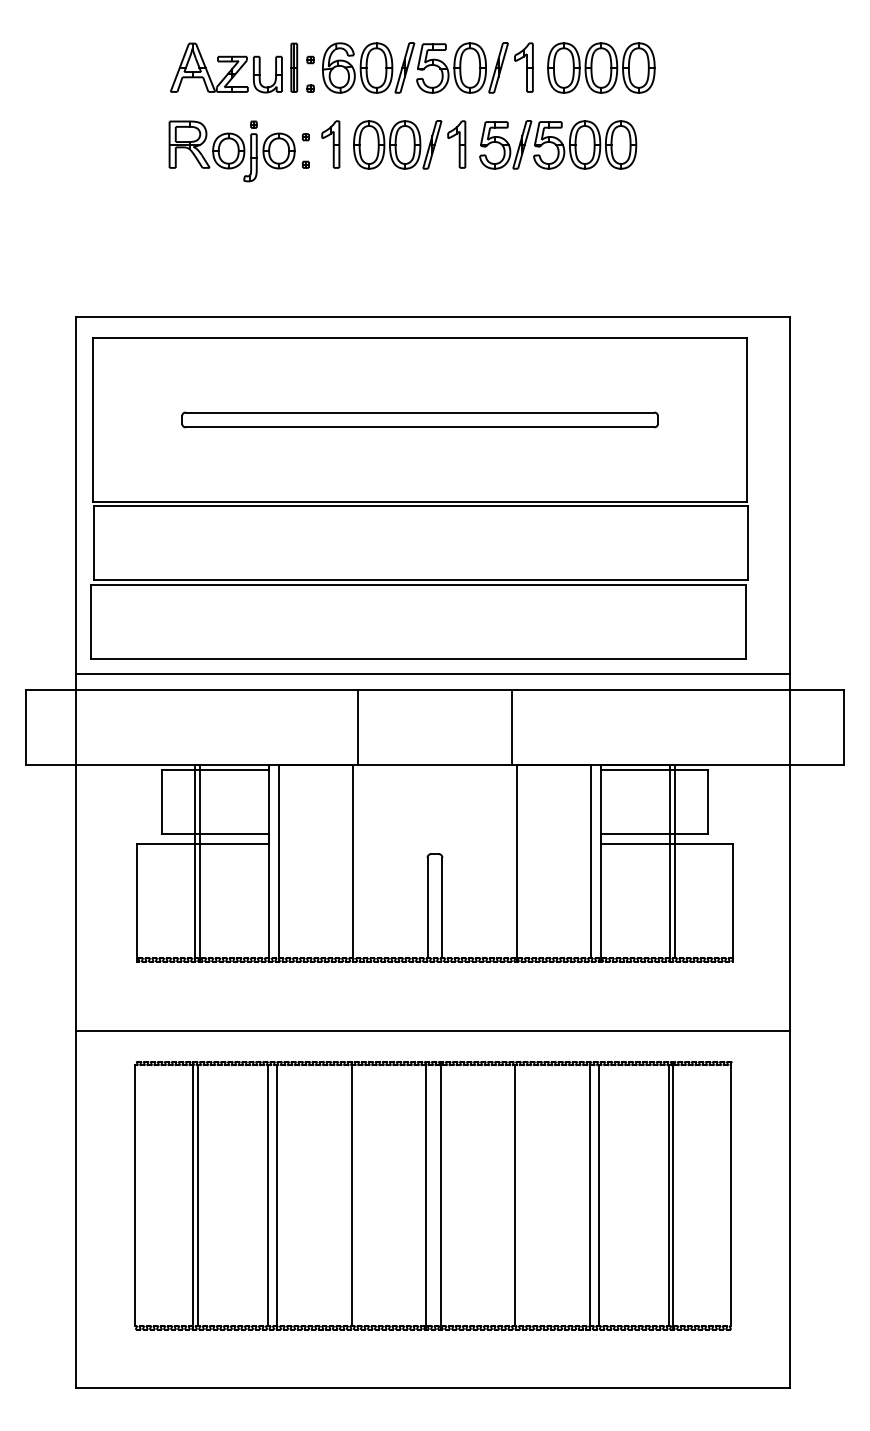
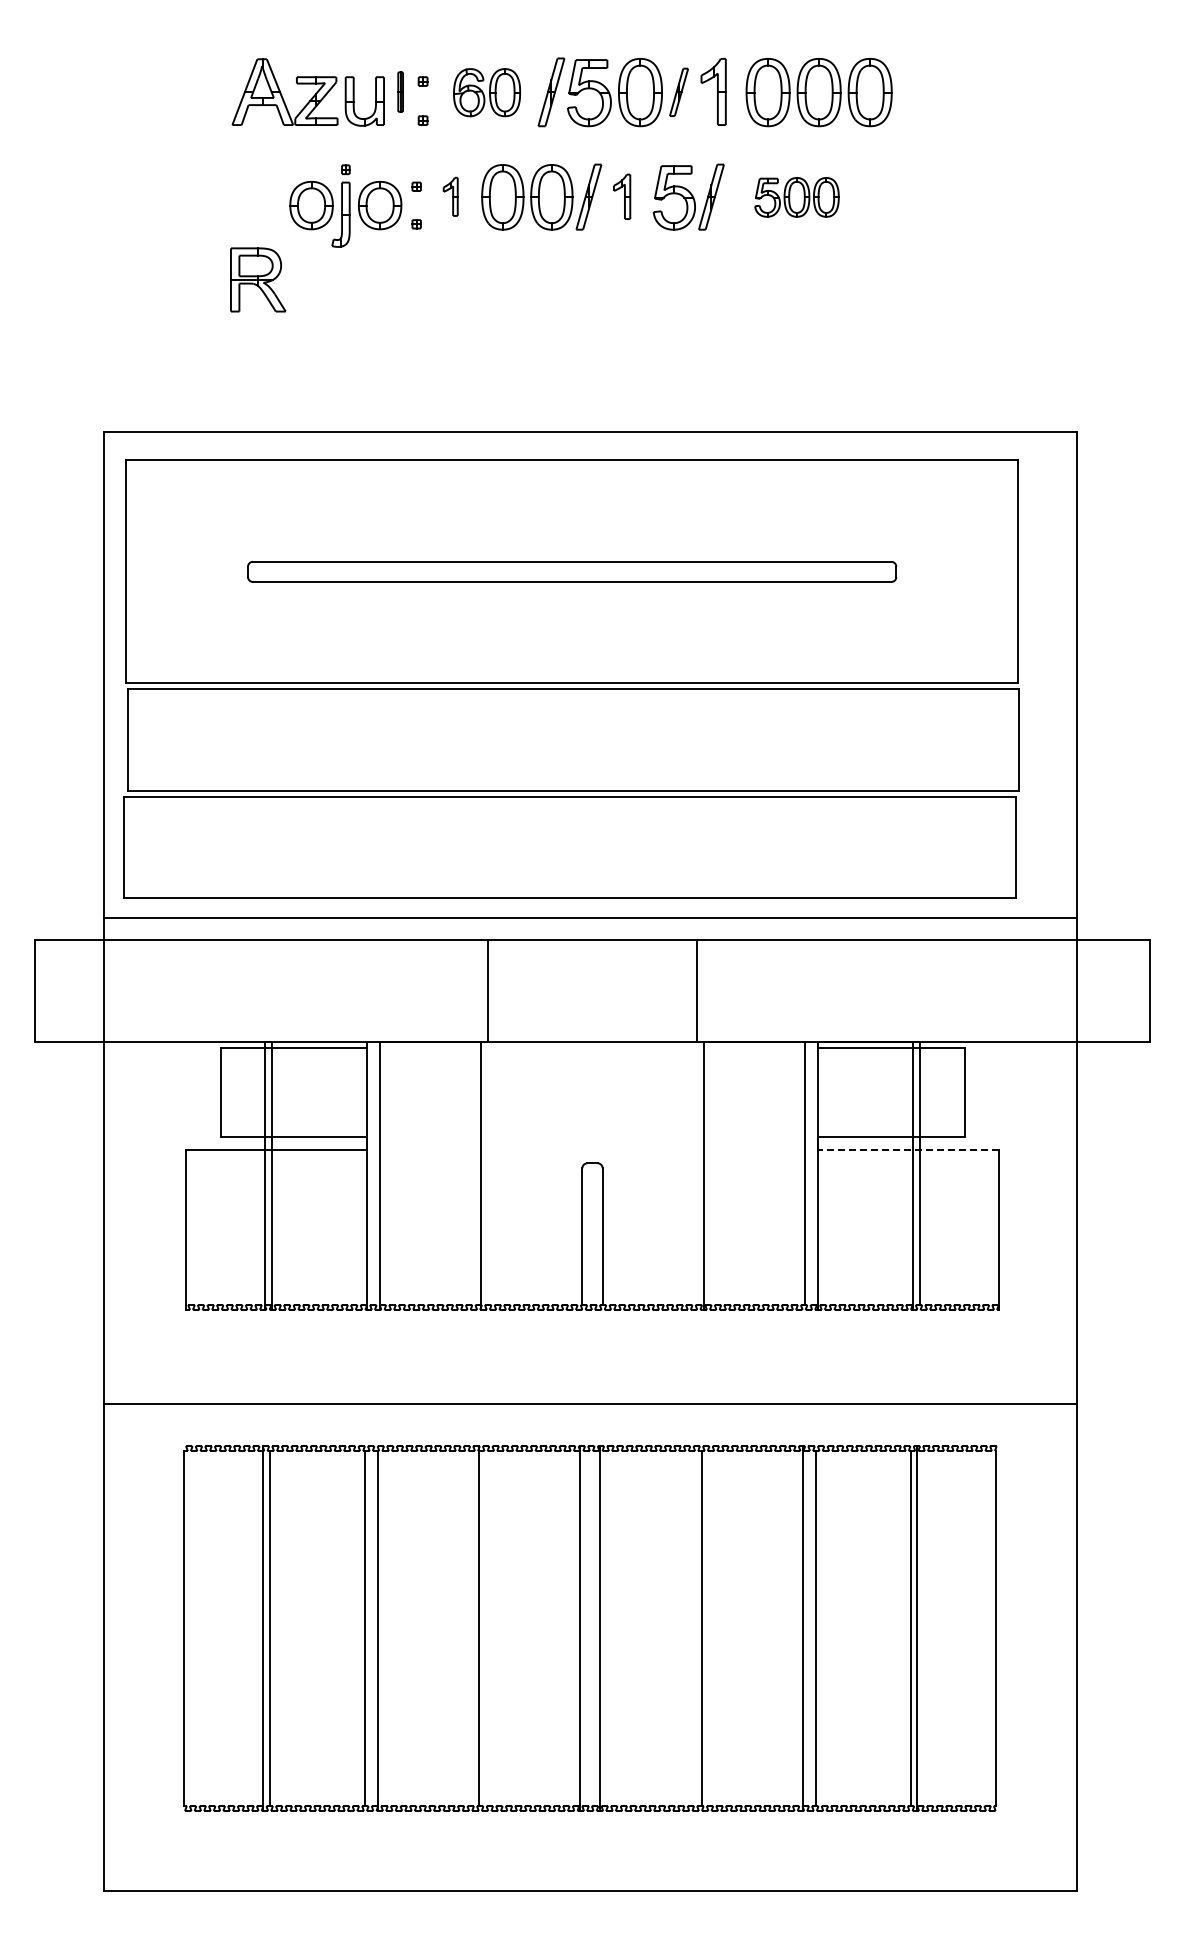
part: (294, 67) -> (400, 91), size x0.6
part: (357, 68) -> (486, 92), size x0.7
part: (498, 68) -> (678, 92), size x0.7
part: (189, 144) -> (258, 279), moved
part: (330, 144) -> (450, 196), size x0.6
part: (456, 144) -> (621, 196), size x0.7
part: (584, 145) -> (796, 197), size x0.6
line: (666, 843) -> (907, 1149), solid -> dashed

